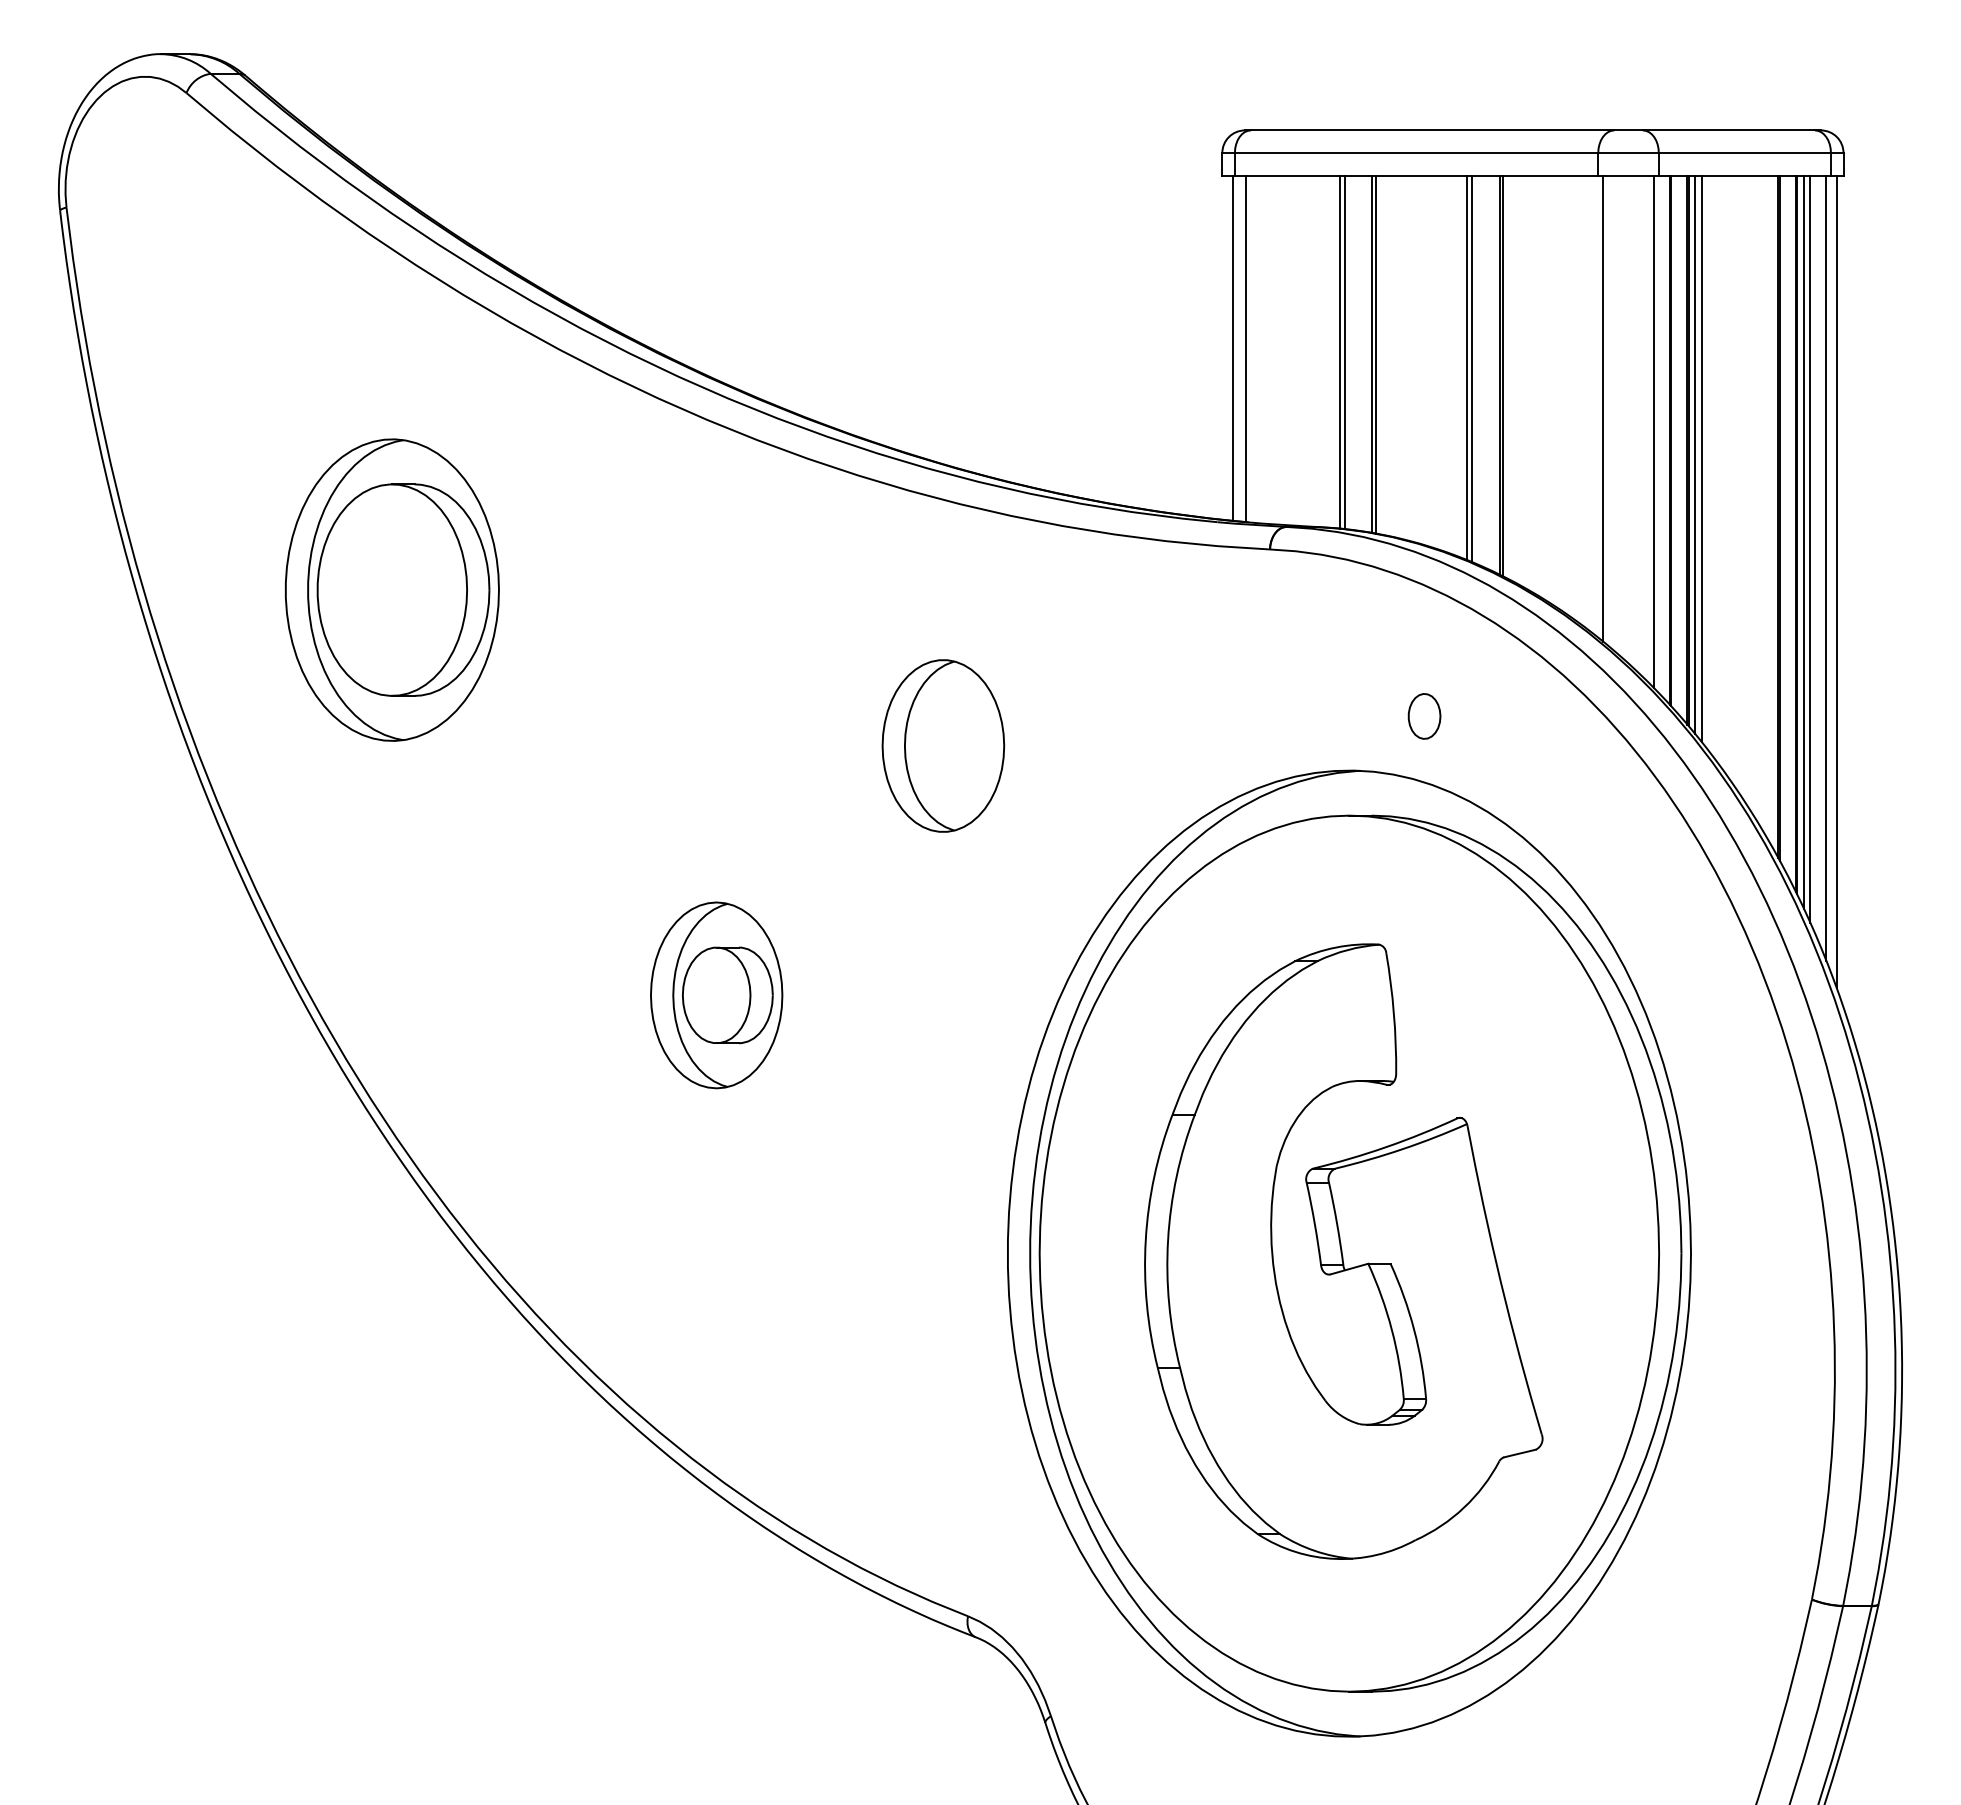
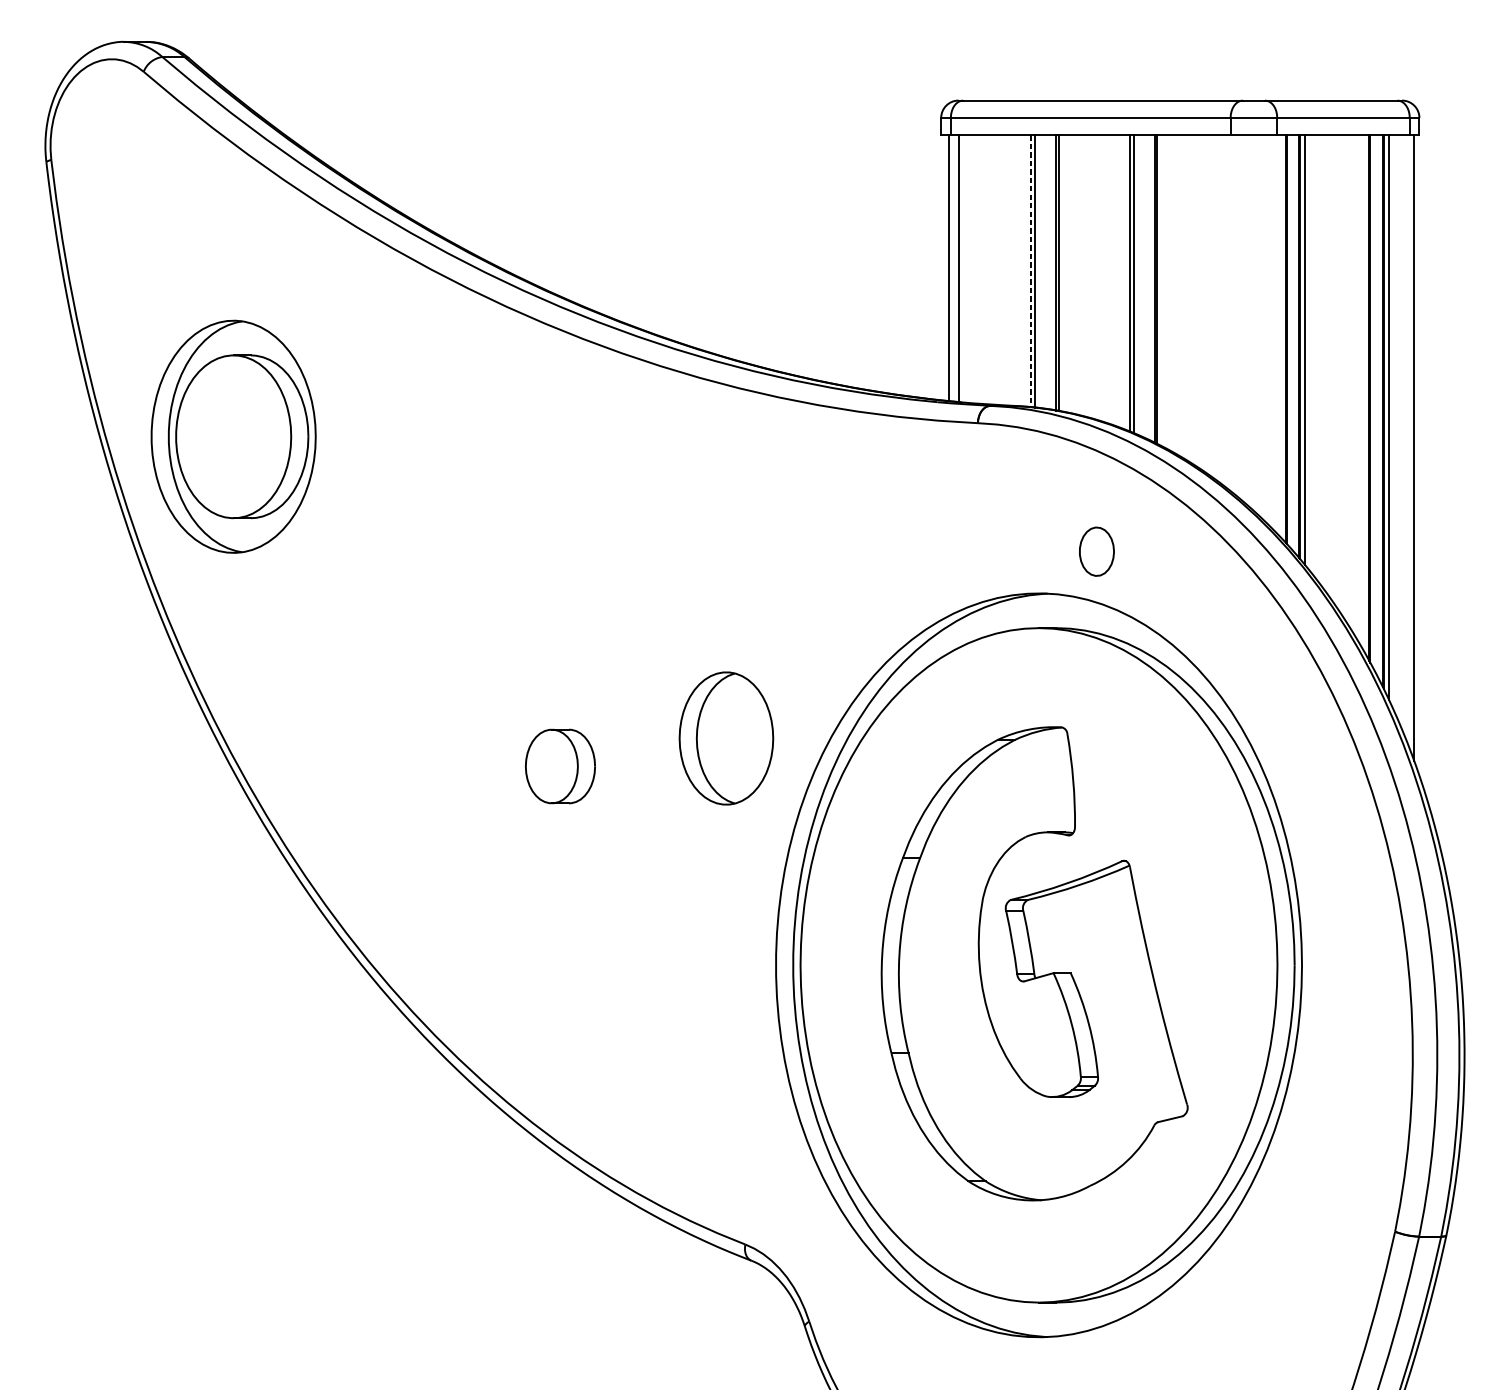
line: (1339, 352) -> (1031, 271), solid -> dashed
line: (1603, 408) -> (1234, 314), removed
line: (1654, 431) -> (1273, 332), removed
line: (1701, 458) -> (1310, 353), removed
line: (1810, 548) -> (1394, 422), removed
line: (1826, 567) -> (1406, 437), removed
part: (392, 589) -> (233, 436), moved
part: (1424, 716) -> (1096, 551), size x1.4
part: (943, 745) -> (726, 738), moved
part: (716, 995) -> (551, 766), removed

